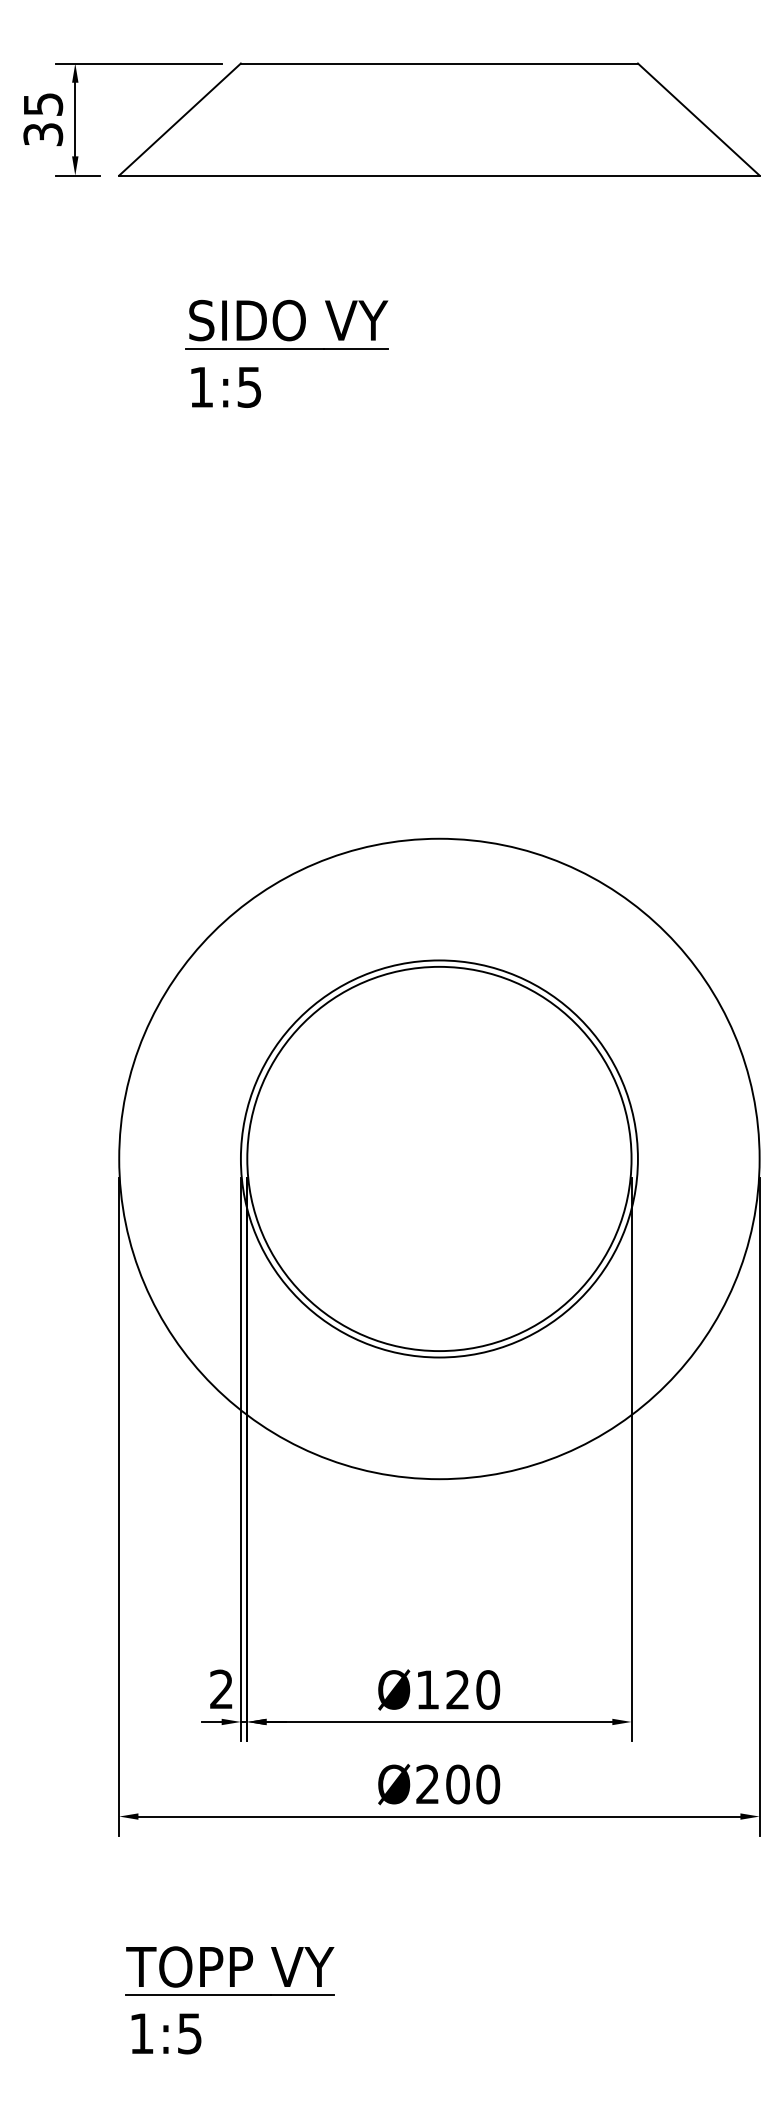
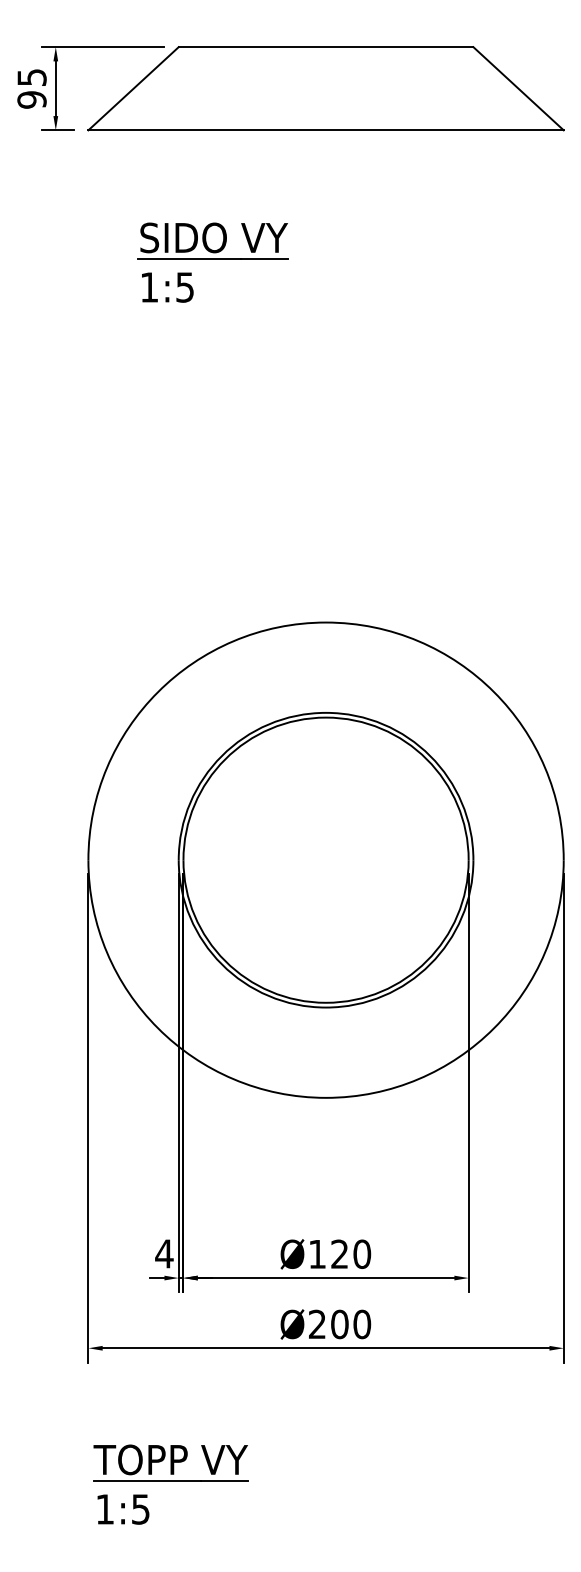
text: (42, 134) -> (31, 99), 35 -> 95
text: (221, 1688) -> (164, 1253), 2 -> 4

